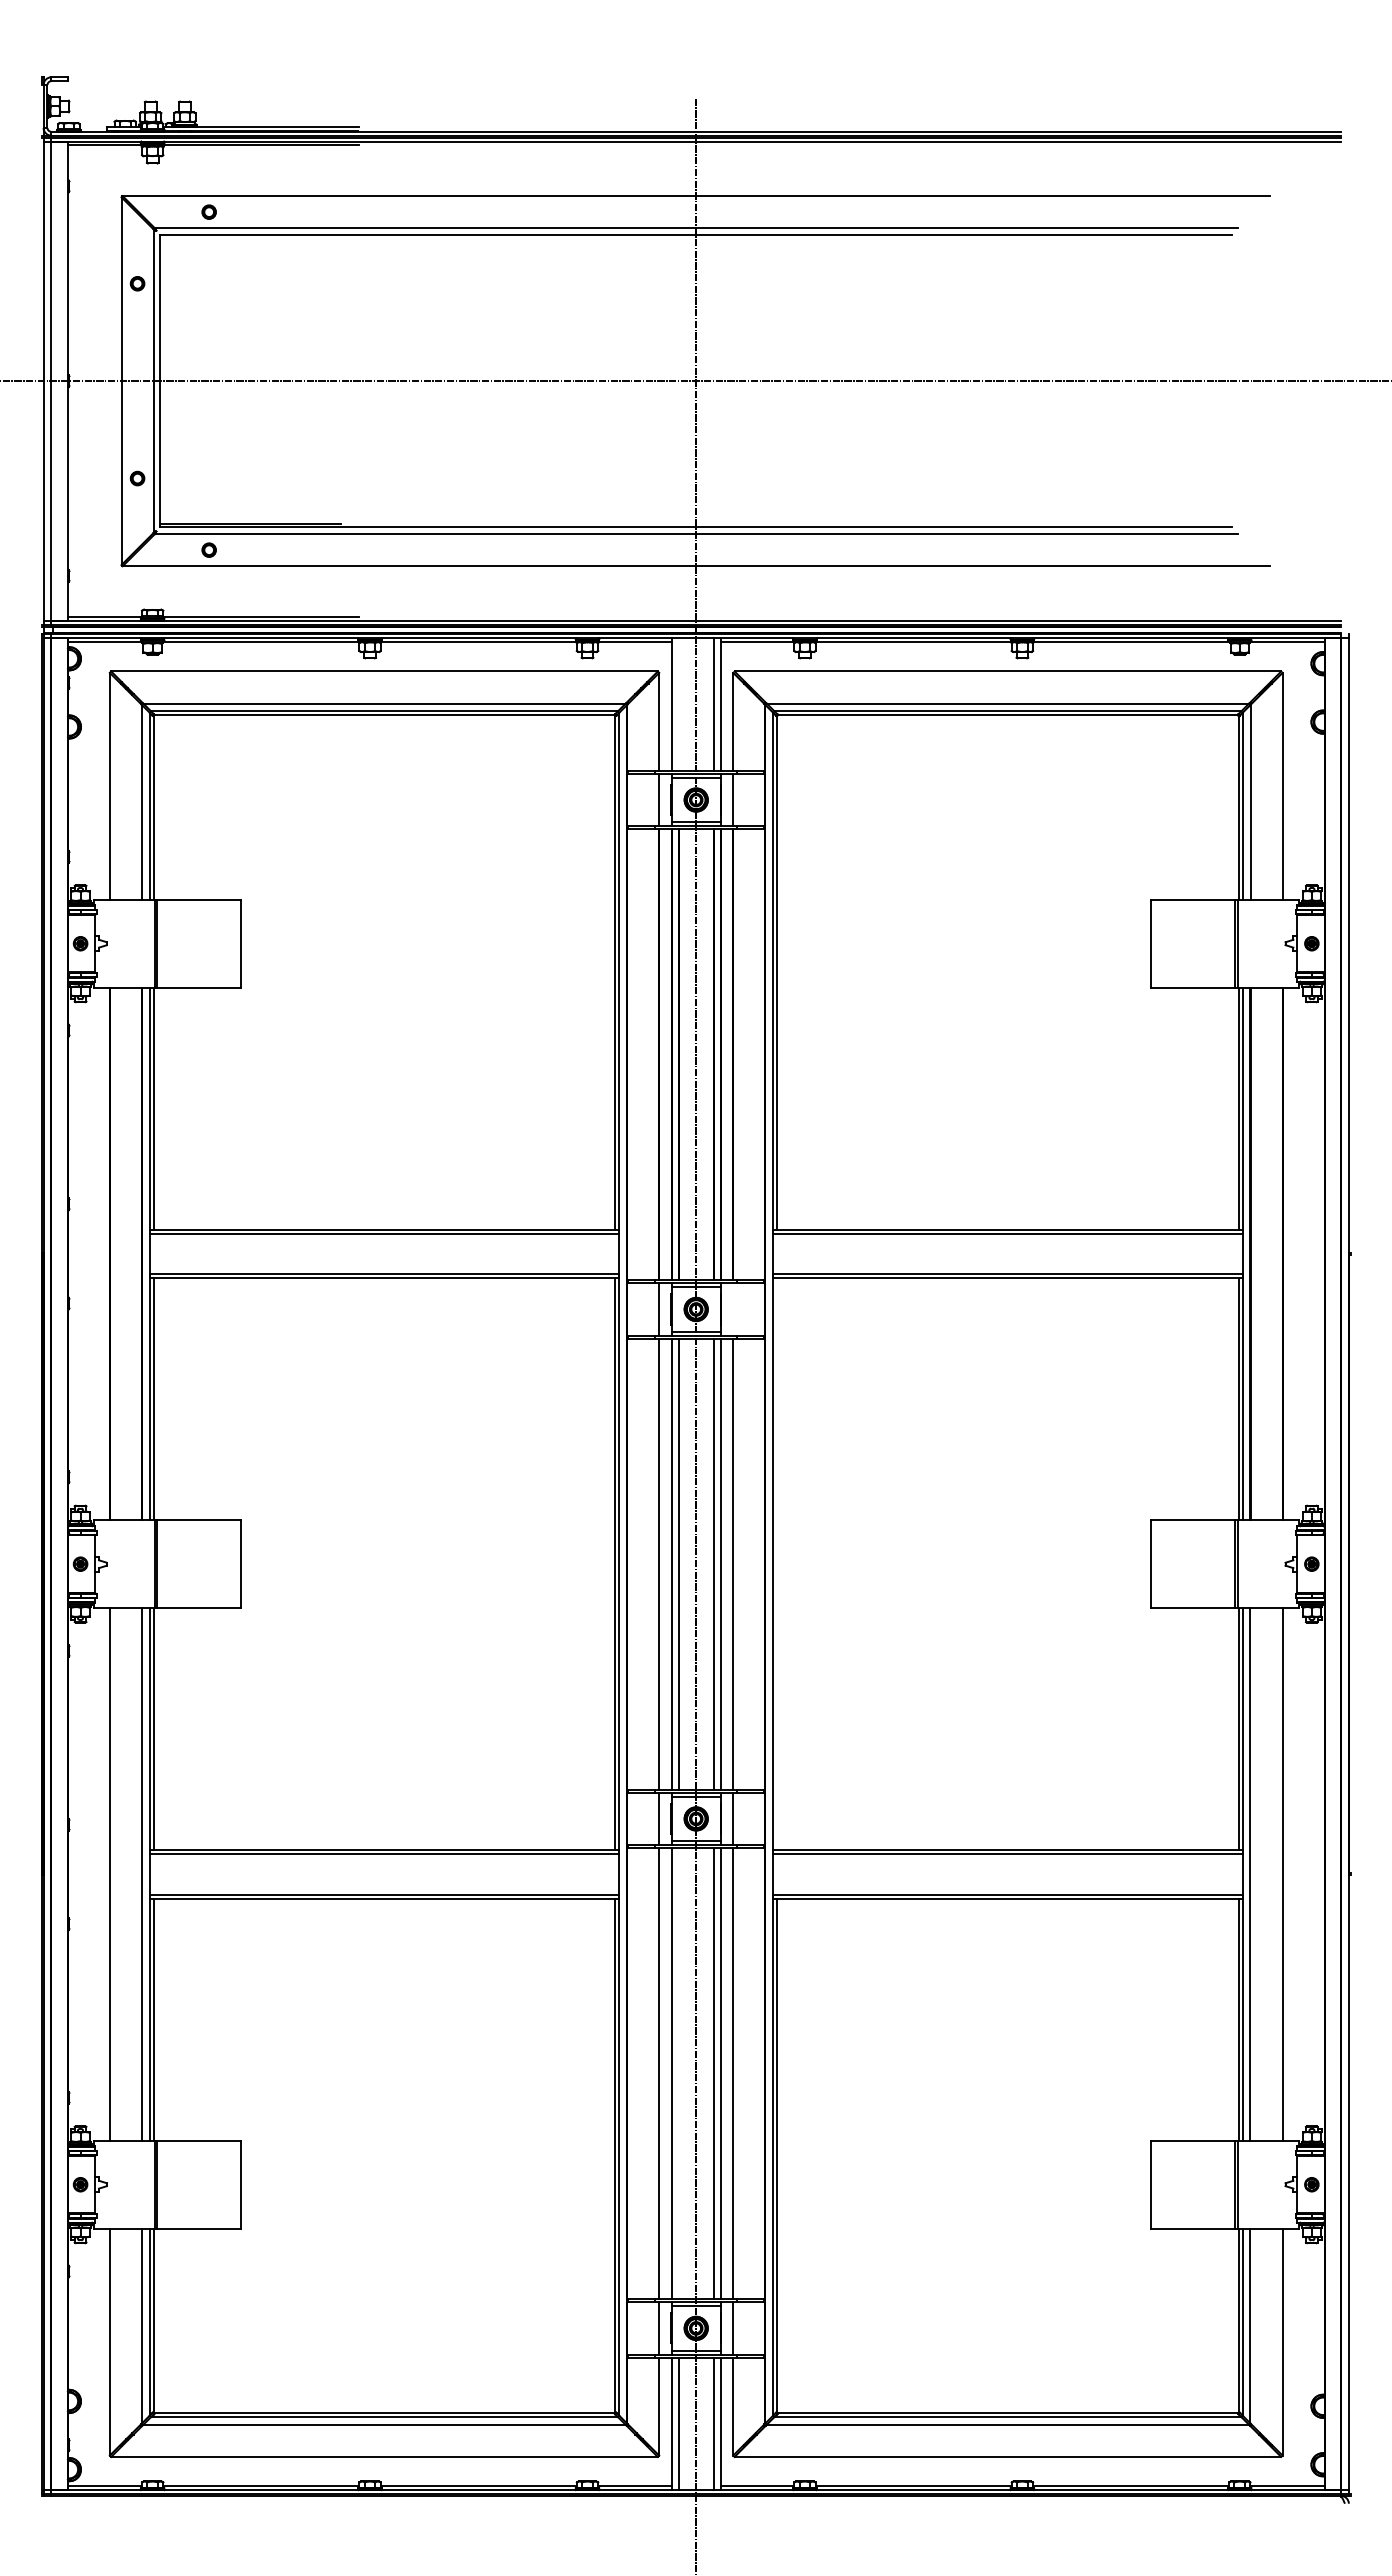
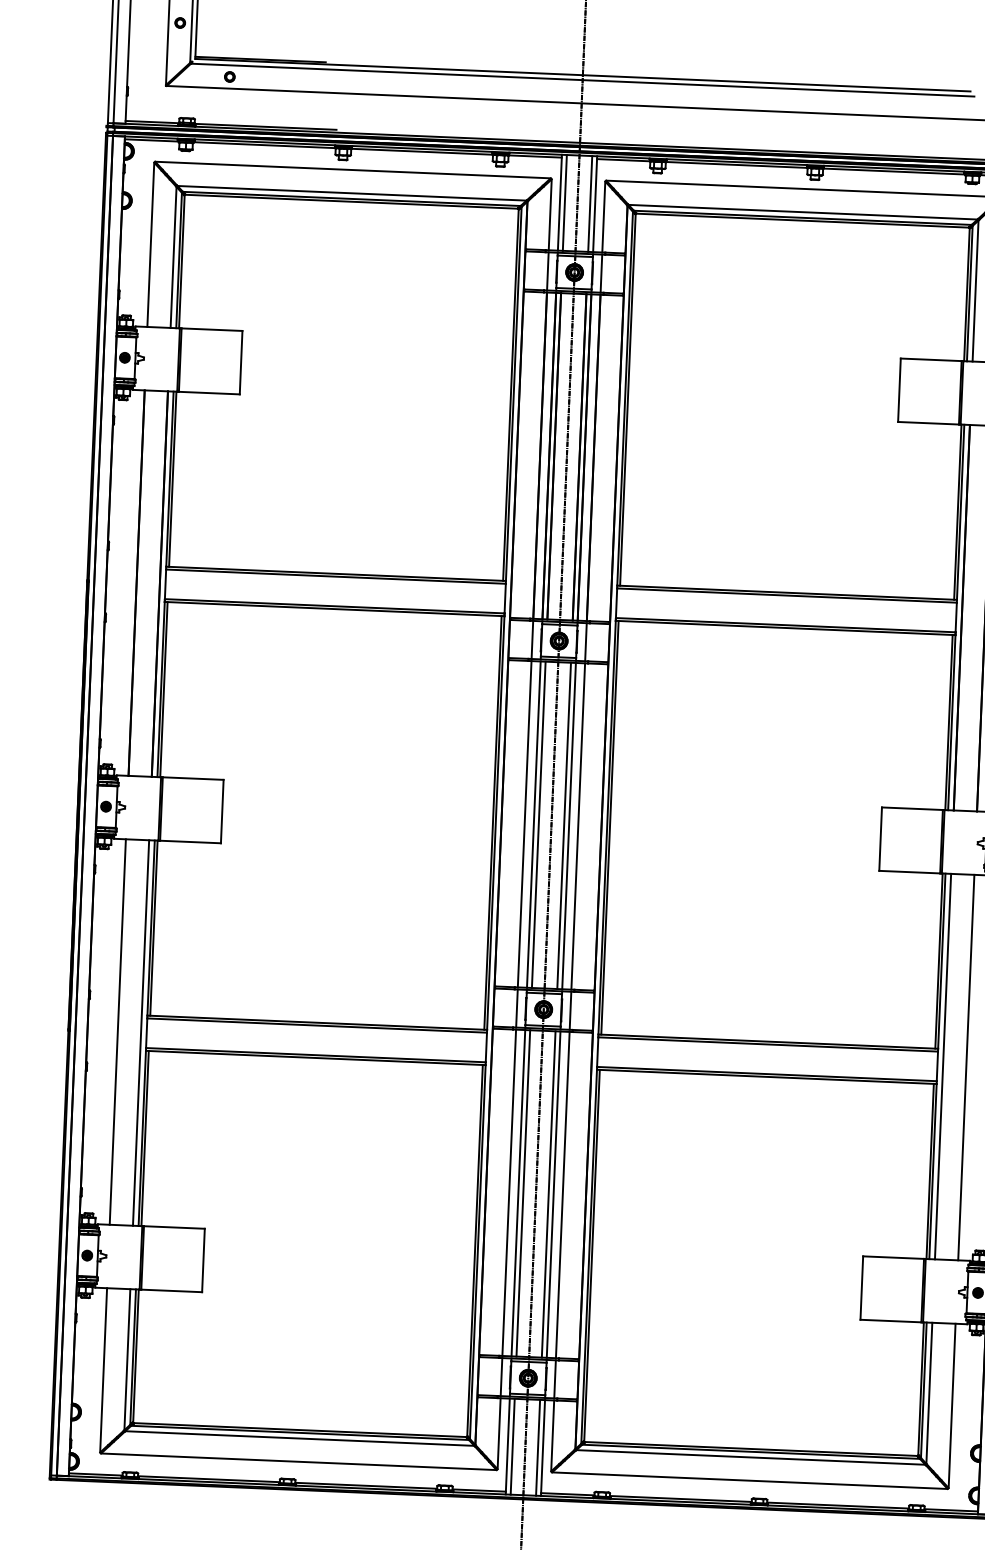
line: (678, 704) -> (564, 202), added
line: (733, 1309) -> (586, 642), added
line: (777, 1564) -> (610, 828), added
line: (678, 2073) -> (523, 1193), added

